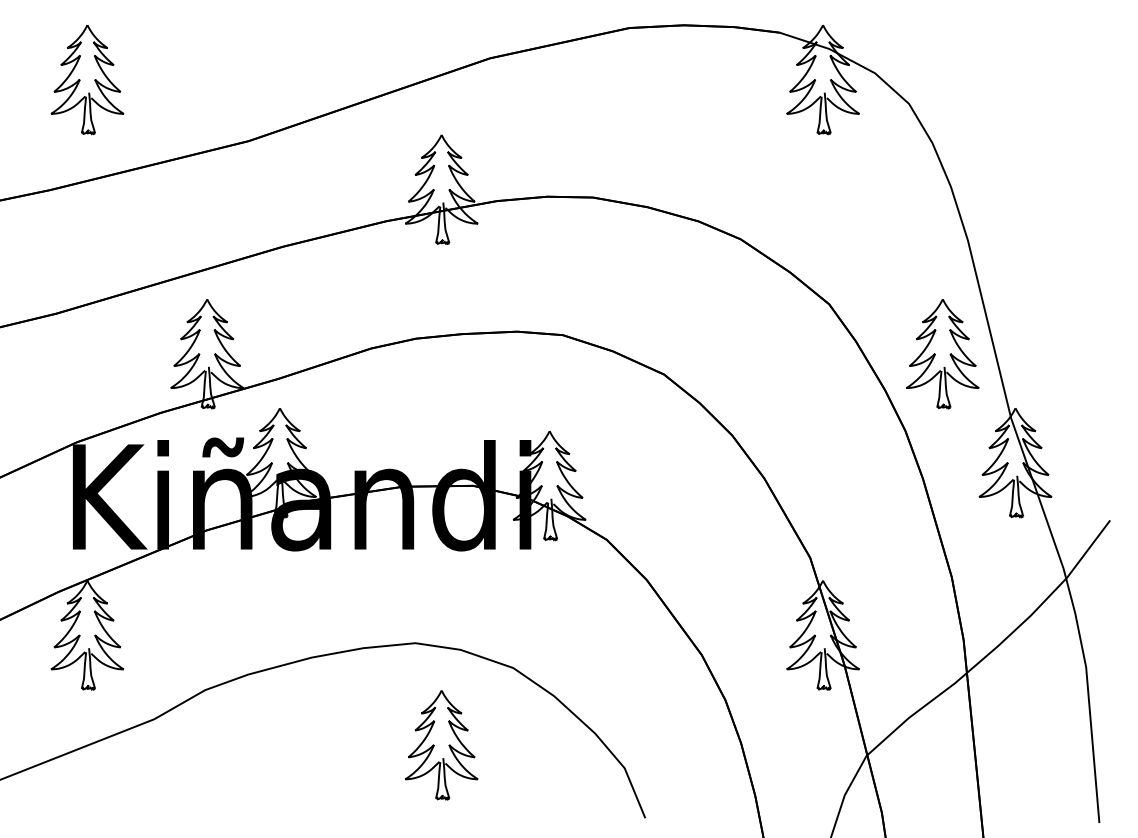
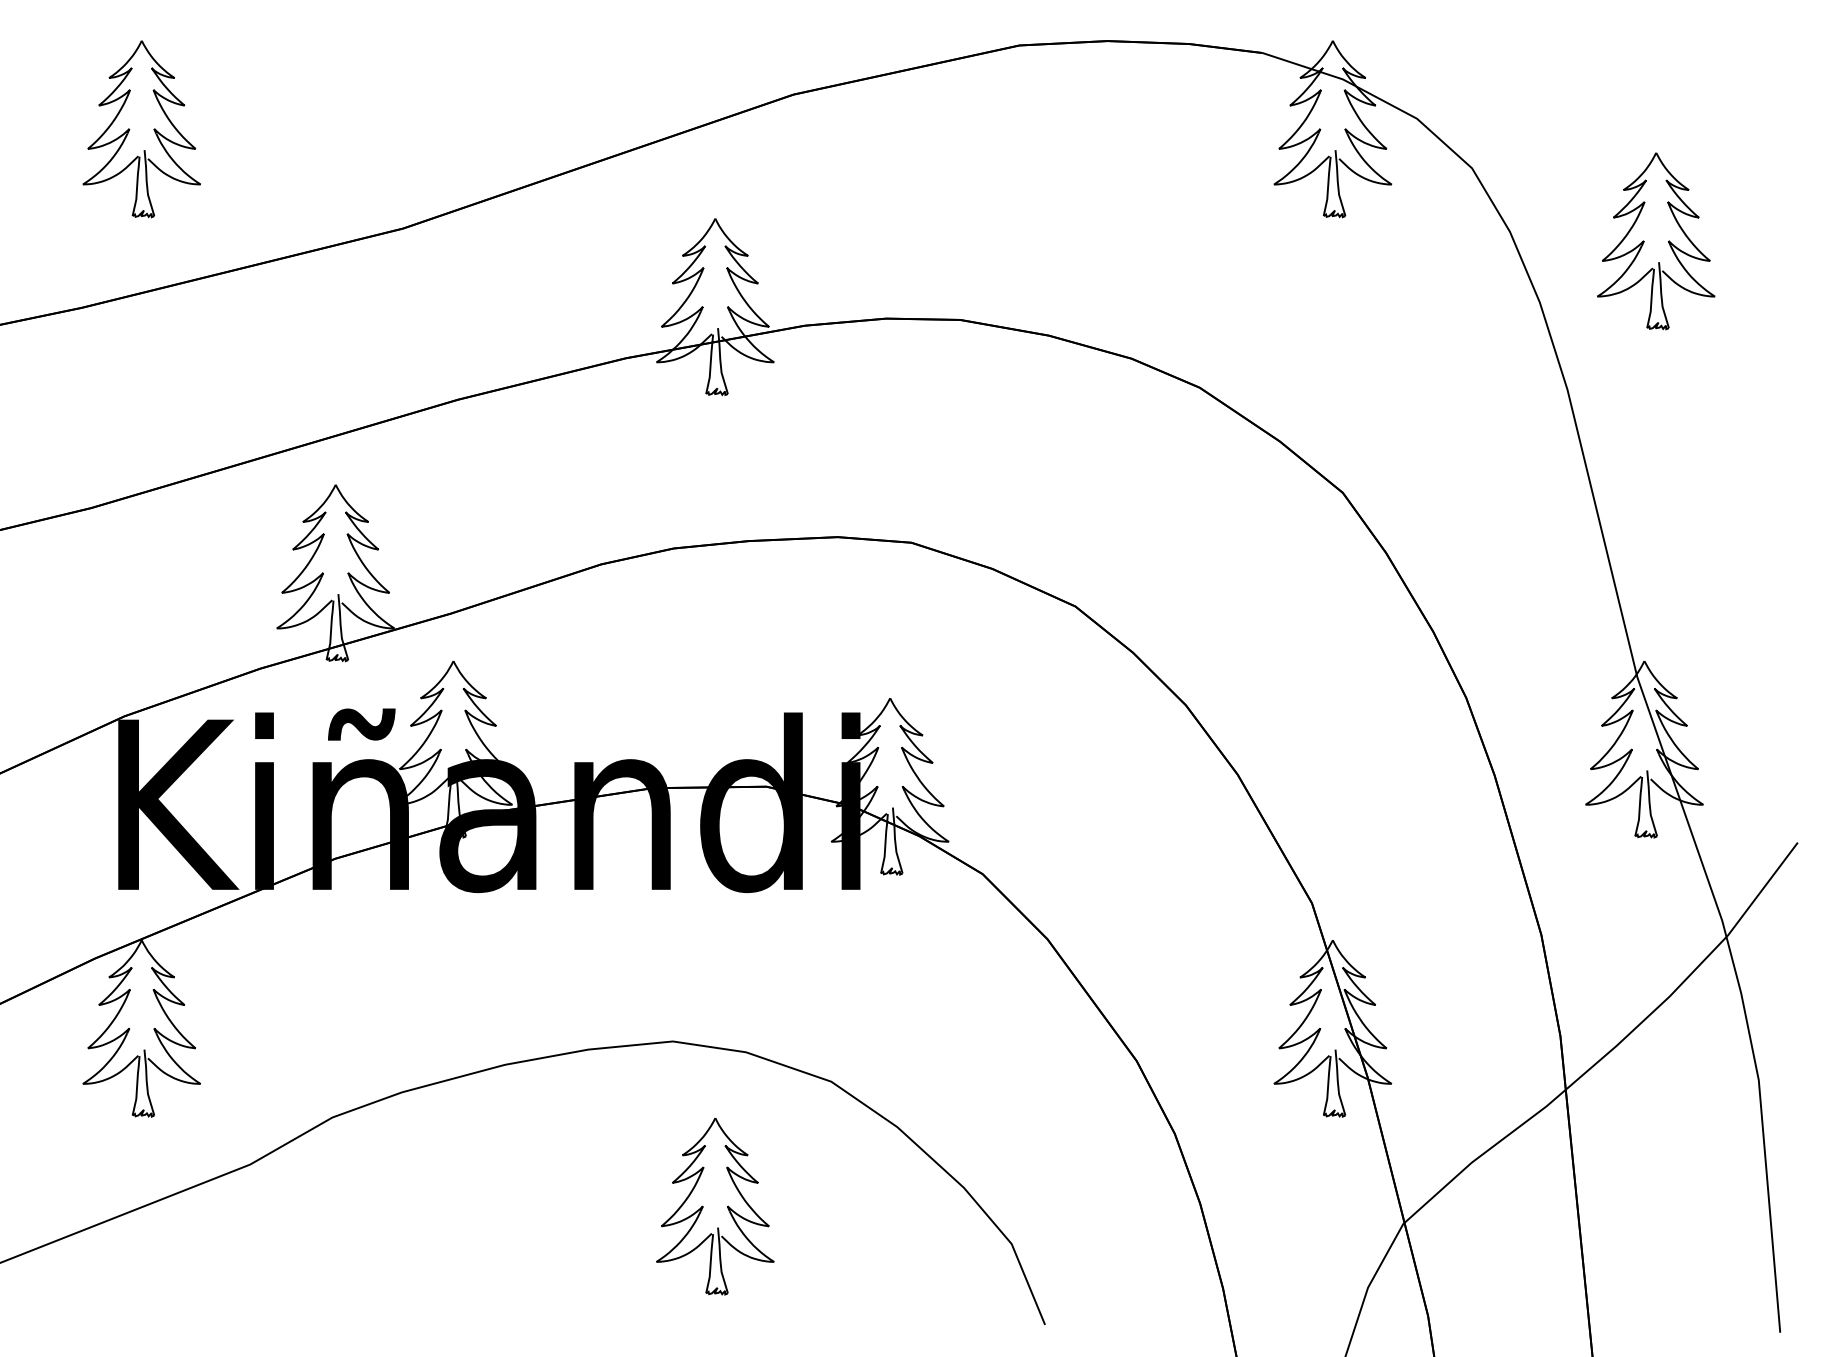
part: (942, 354) -> (1655, 242), moved

